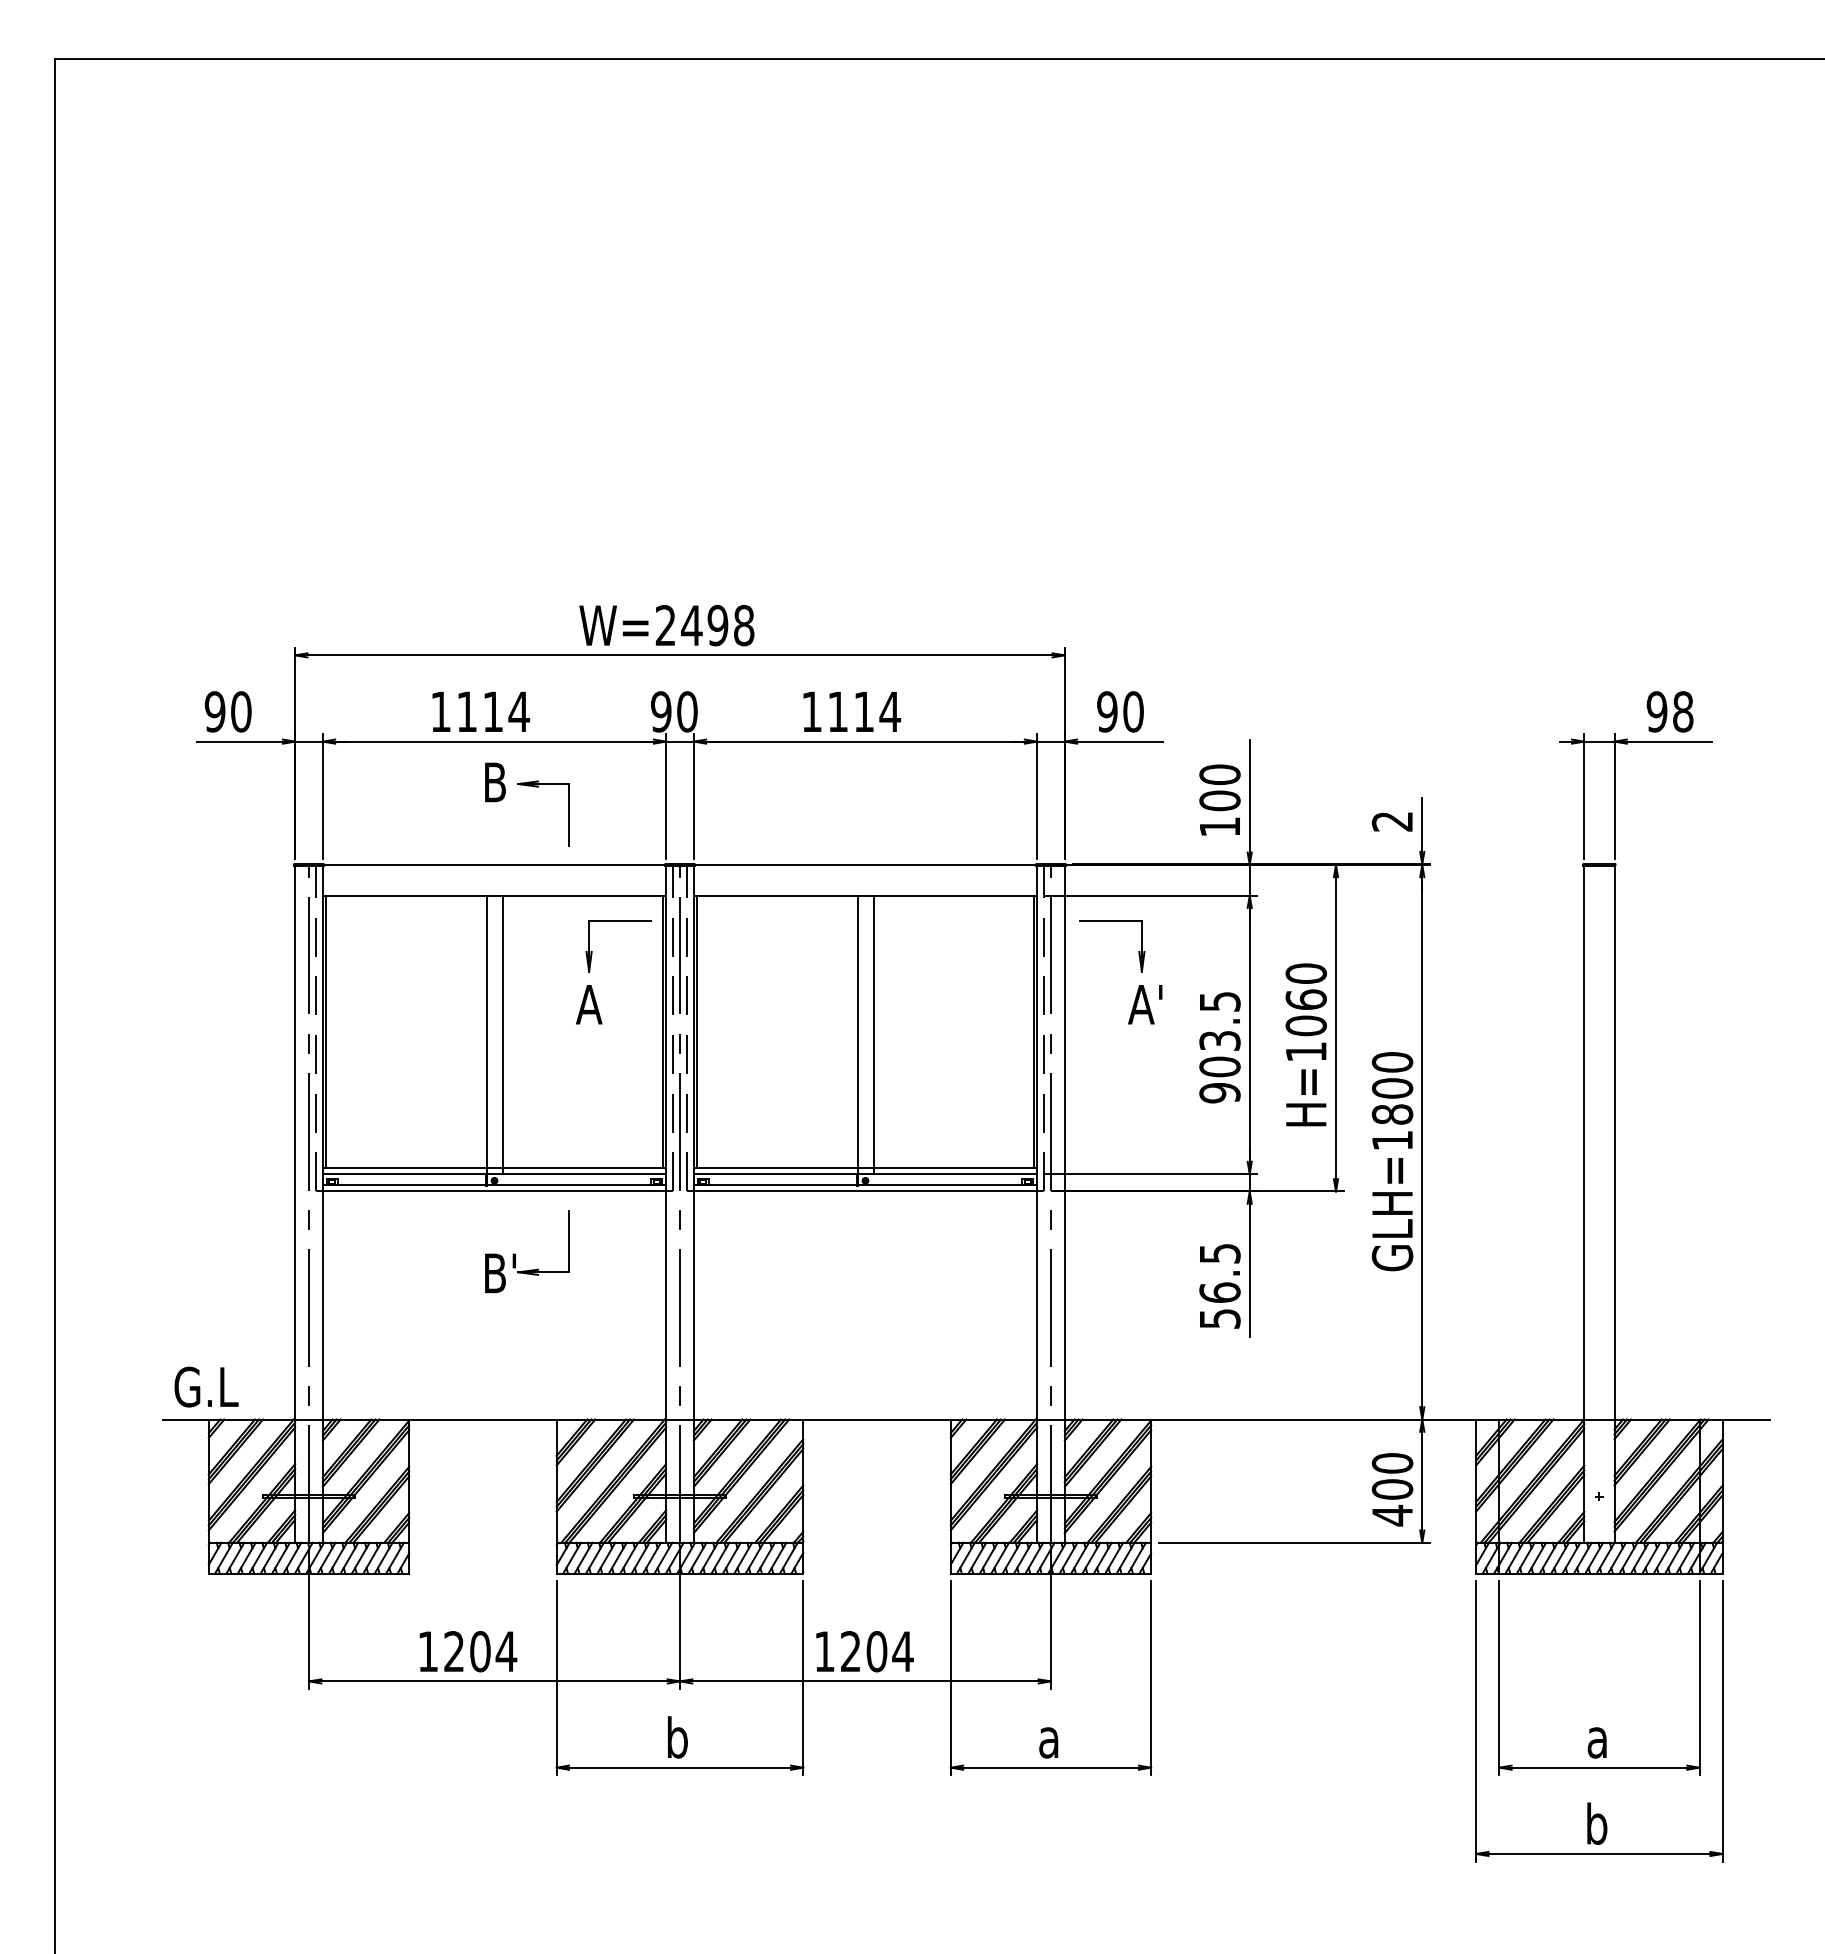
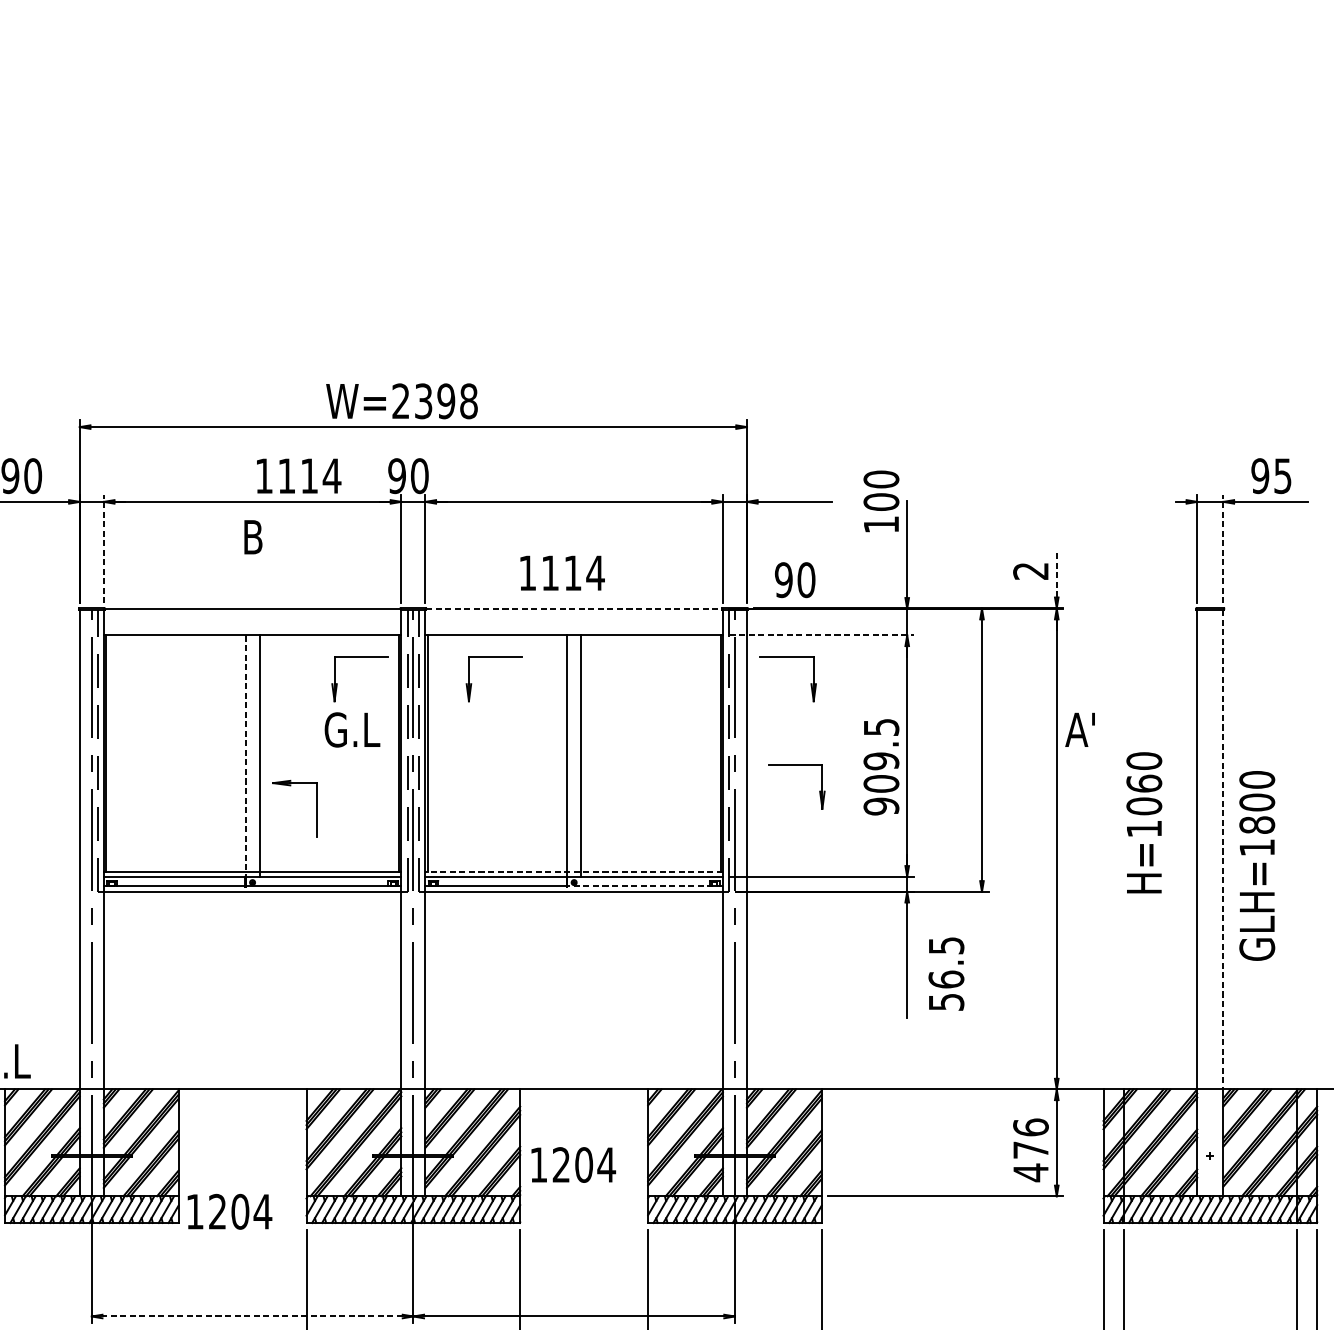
text: (691, 625) -> (423, 401), W=2498 -> W=2398
text: (481, 711) -> (299, 475), moved
text: (852, 711) -> (562, 572), moved
text: (1120, 711) -> (795, 579), moved
text: (1683, 711) -> (1283, 475), 98 -> 95
line: (322, 795) -> (103, 548), solid -> dashed
line: (1614, 795) -> (1223, 548), solid -> dashed
text: (1219, 799) -> (881, 500), moved
part: (568, 813) -> (316, 808), moved
line: (1422, 824) -> (1056, 573), solid -> dashed
line: (865, 864) -> (574, 608), solid -> dashed
line: (1151, 895) -> (822, 635), solid -> dashed
part: (773, 921) -> (494, 657), added
text: (608, 1004) -> (351, 729), A -> G.L
text: (1145, 1004) -> (1080, 729), moved
line: (486, 1035) -> (245, 756), solid -> dashed
text: (1219, 1040) -> (881, 760), 903.5 -> 909.5
text: (1305, 1044) -> (1143, 822), moved
part: (1122, 1045) -> (796, 765), added
line: (1614, 1142) -> (1223, 849), solid -> dashed
text: (1392, 1161) -> (1257, 865), moved
line: (865, 1168) -> (574, 871), solid -> dashed
line: (947, 1185) -> (645, 886), solid -> dashed
part: (515, 1253) -> (270, 945), removed
text: (1219, 1286) -> (946, 974), moved
text: (1392, 1476) -> (1030, 1138), 400 -> 476
text: (468, 1651) -> (230, 1211), moved
text: (864, 1651) -> (573, 1164), moved
line: (494, 1681) -> (252, 1316), solid -> dashed

